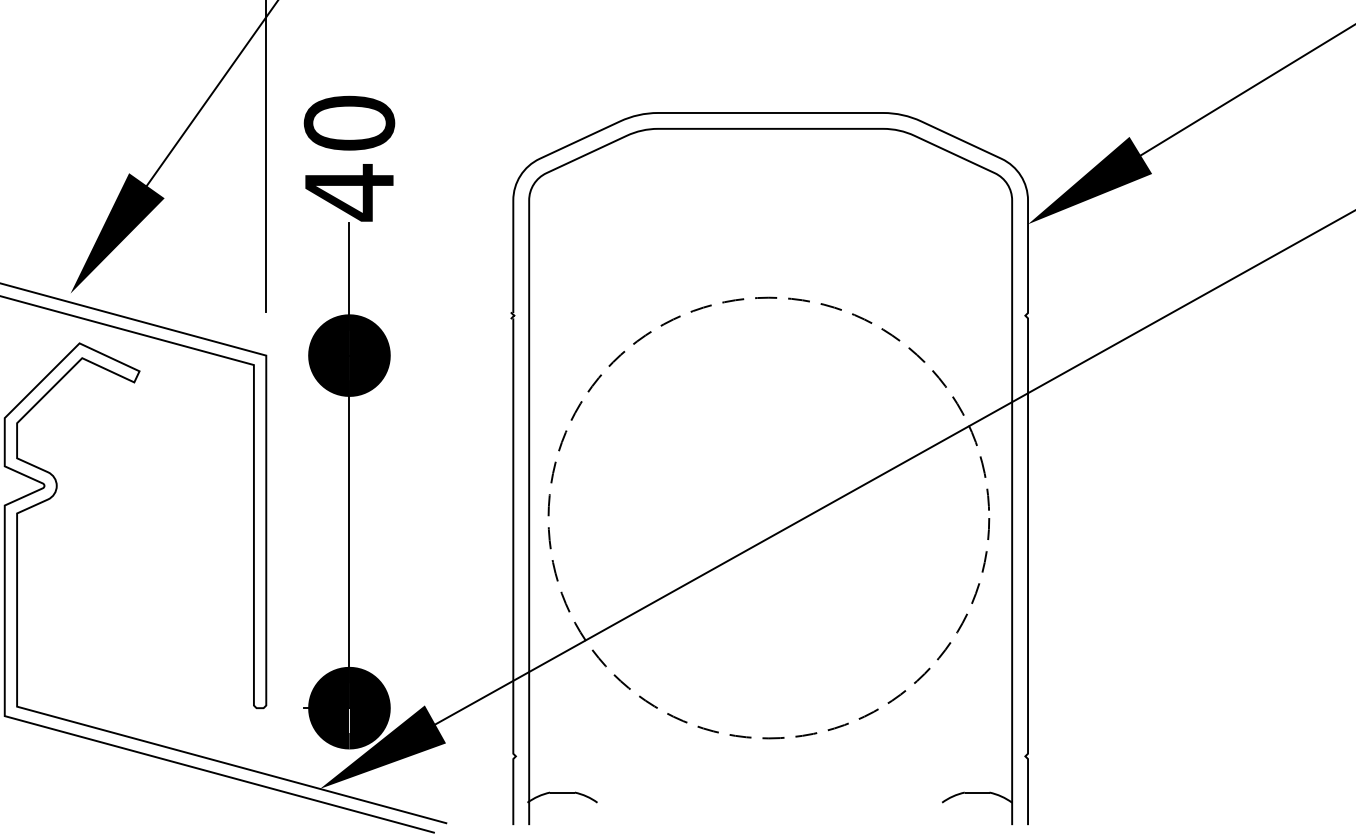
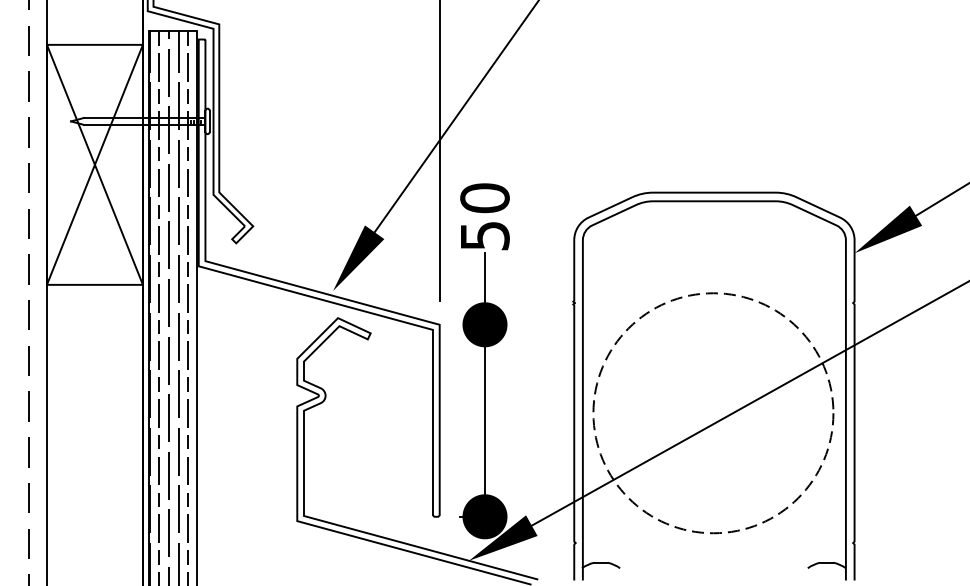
text: (350, 191) -> (485, 235), 40 -> 50

